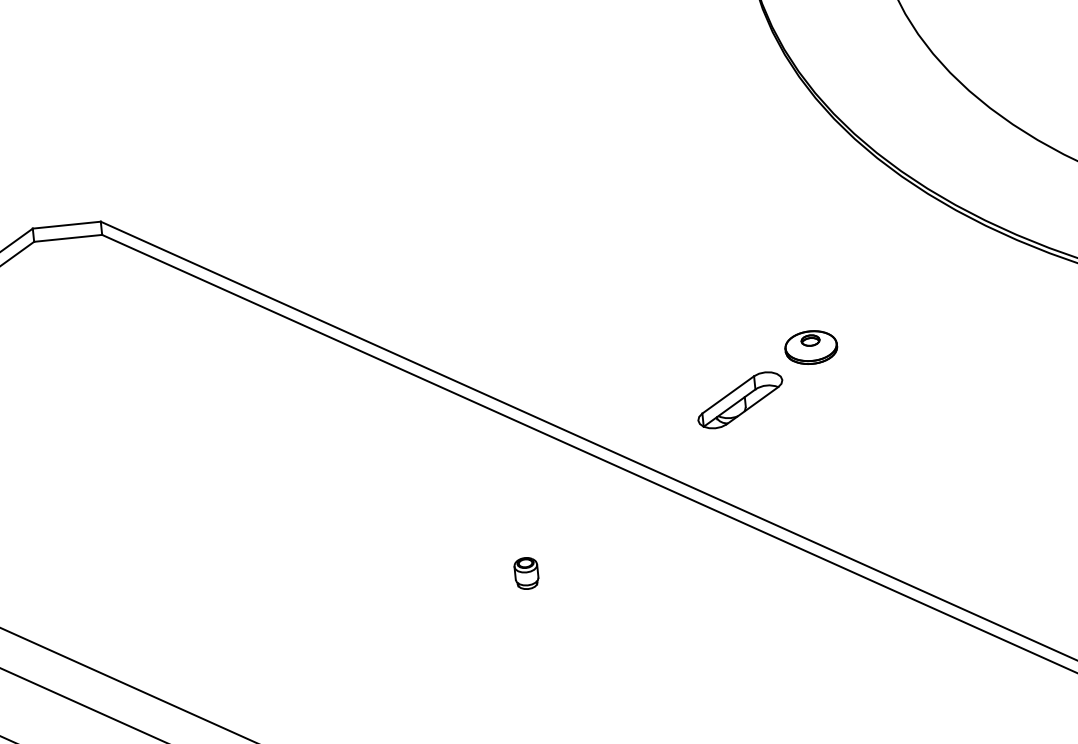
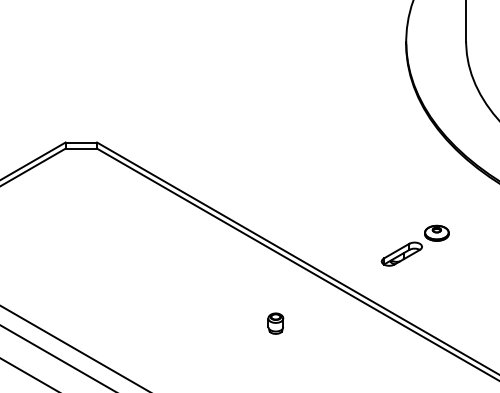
part: (765, 378) -> (414, 245), moved
part: (525, 573) -> (275, 323), size x1.43

